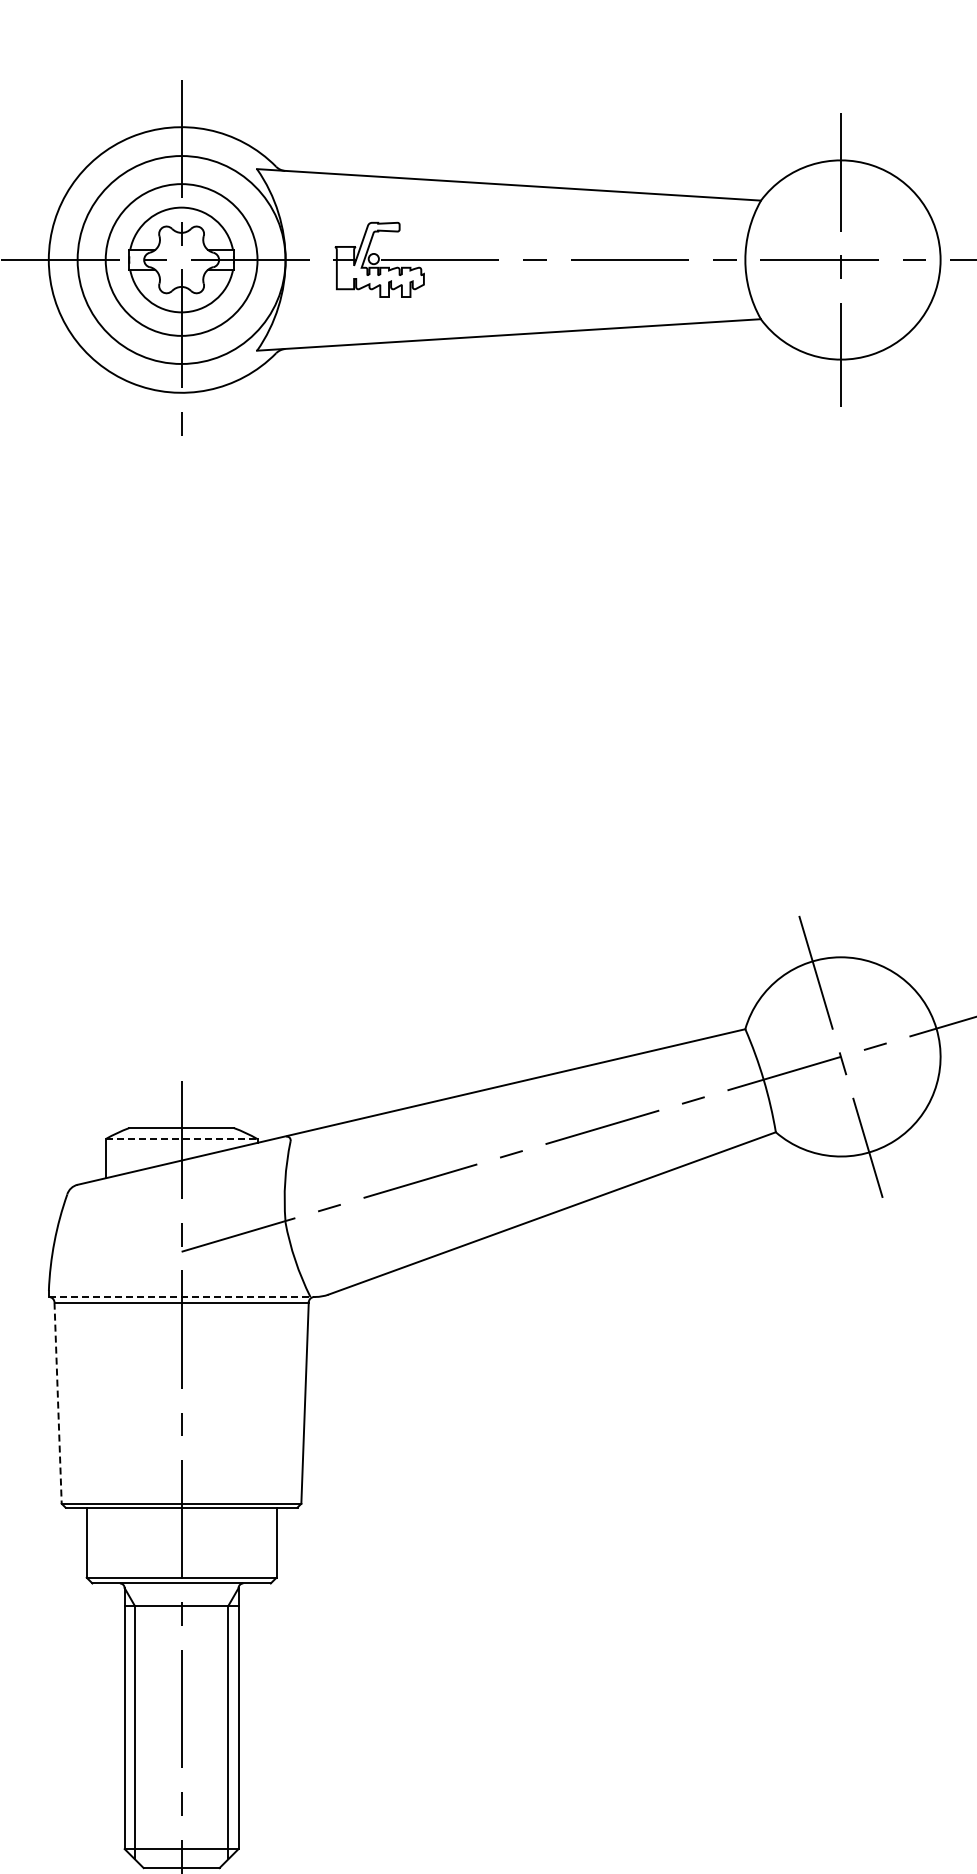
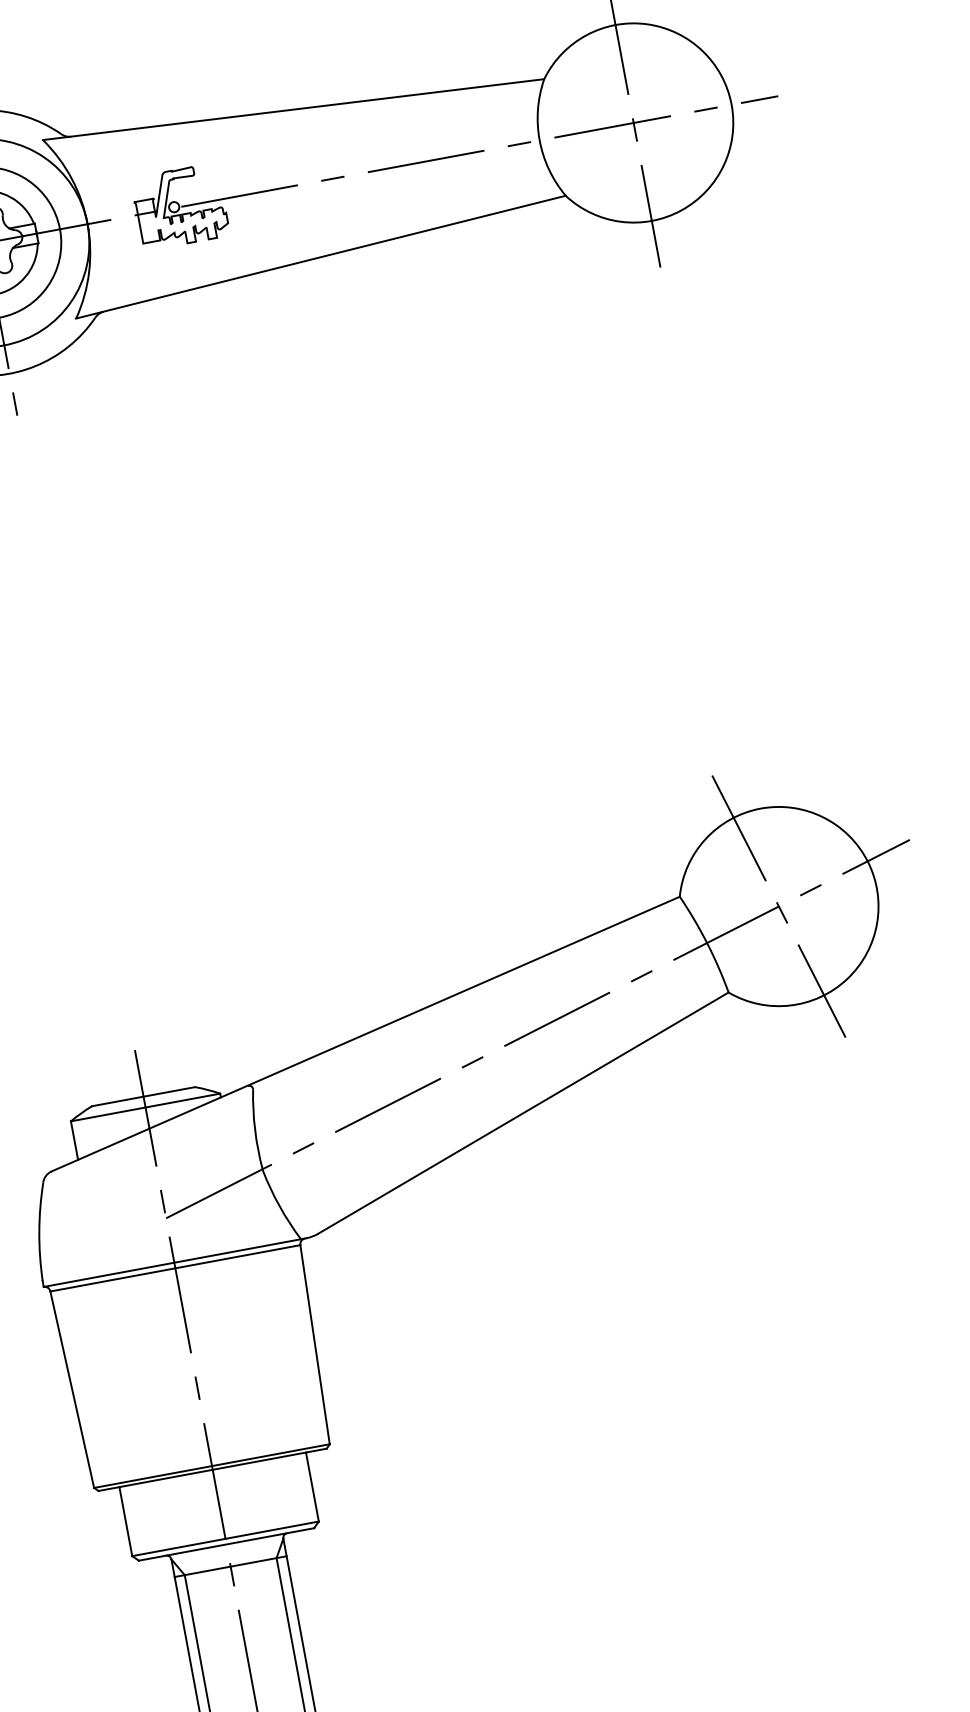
line: (181, 1139) -> (145, 1107), dashed -> solid
line: (182, 1296) -> (175, 1262), dashed -> solid
line: (58, 1403) -> (72, 1389), dashed -> solid

